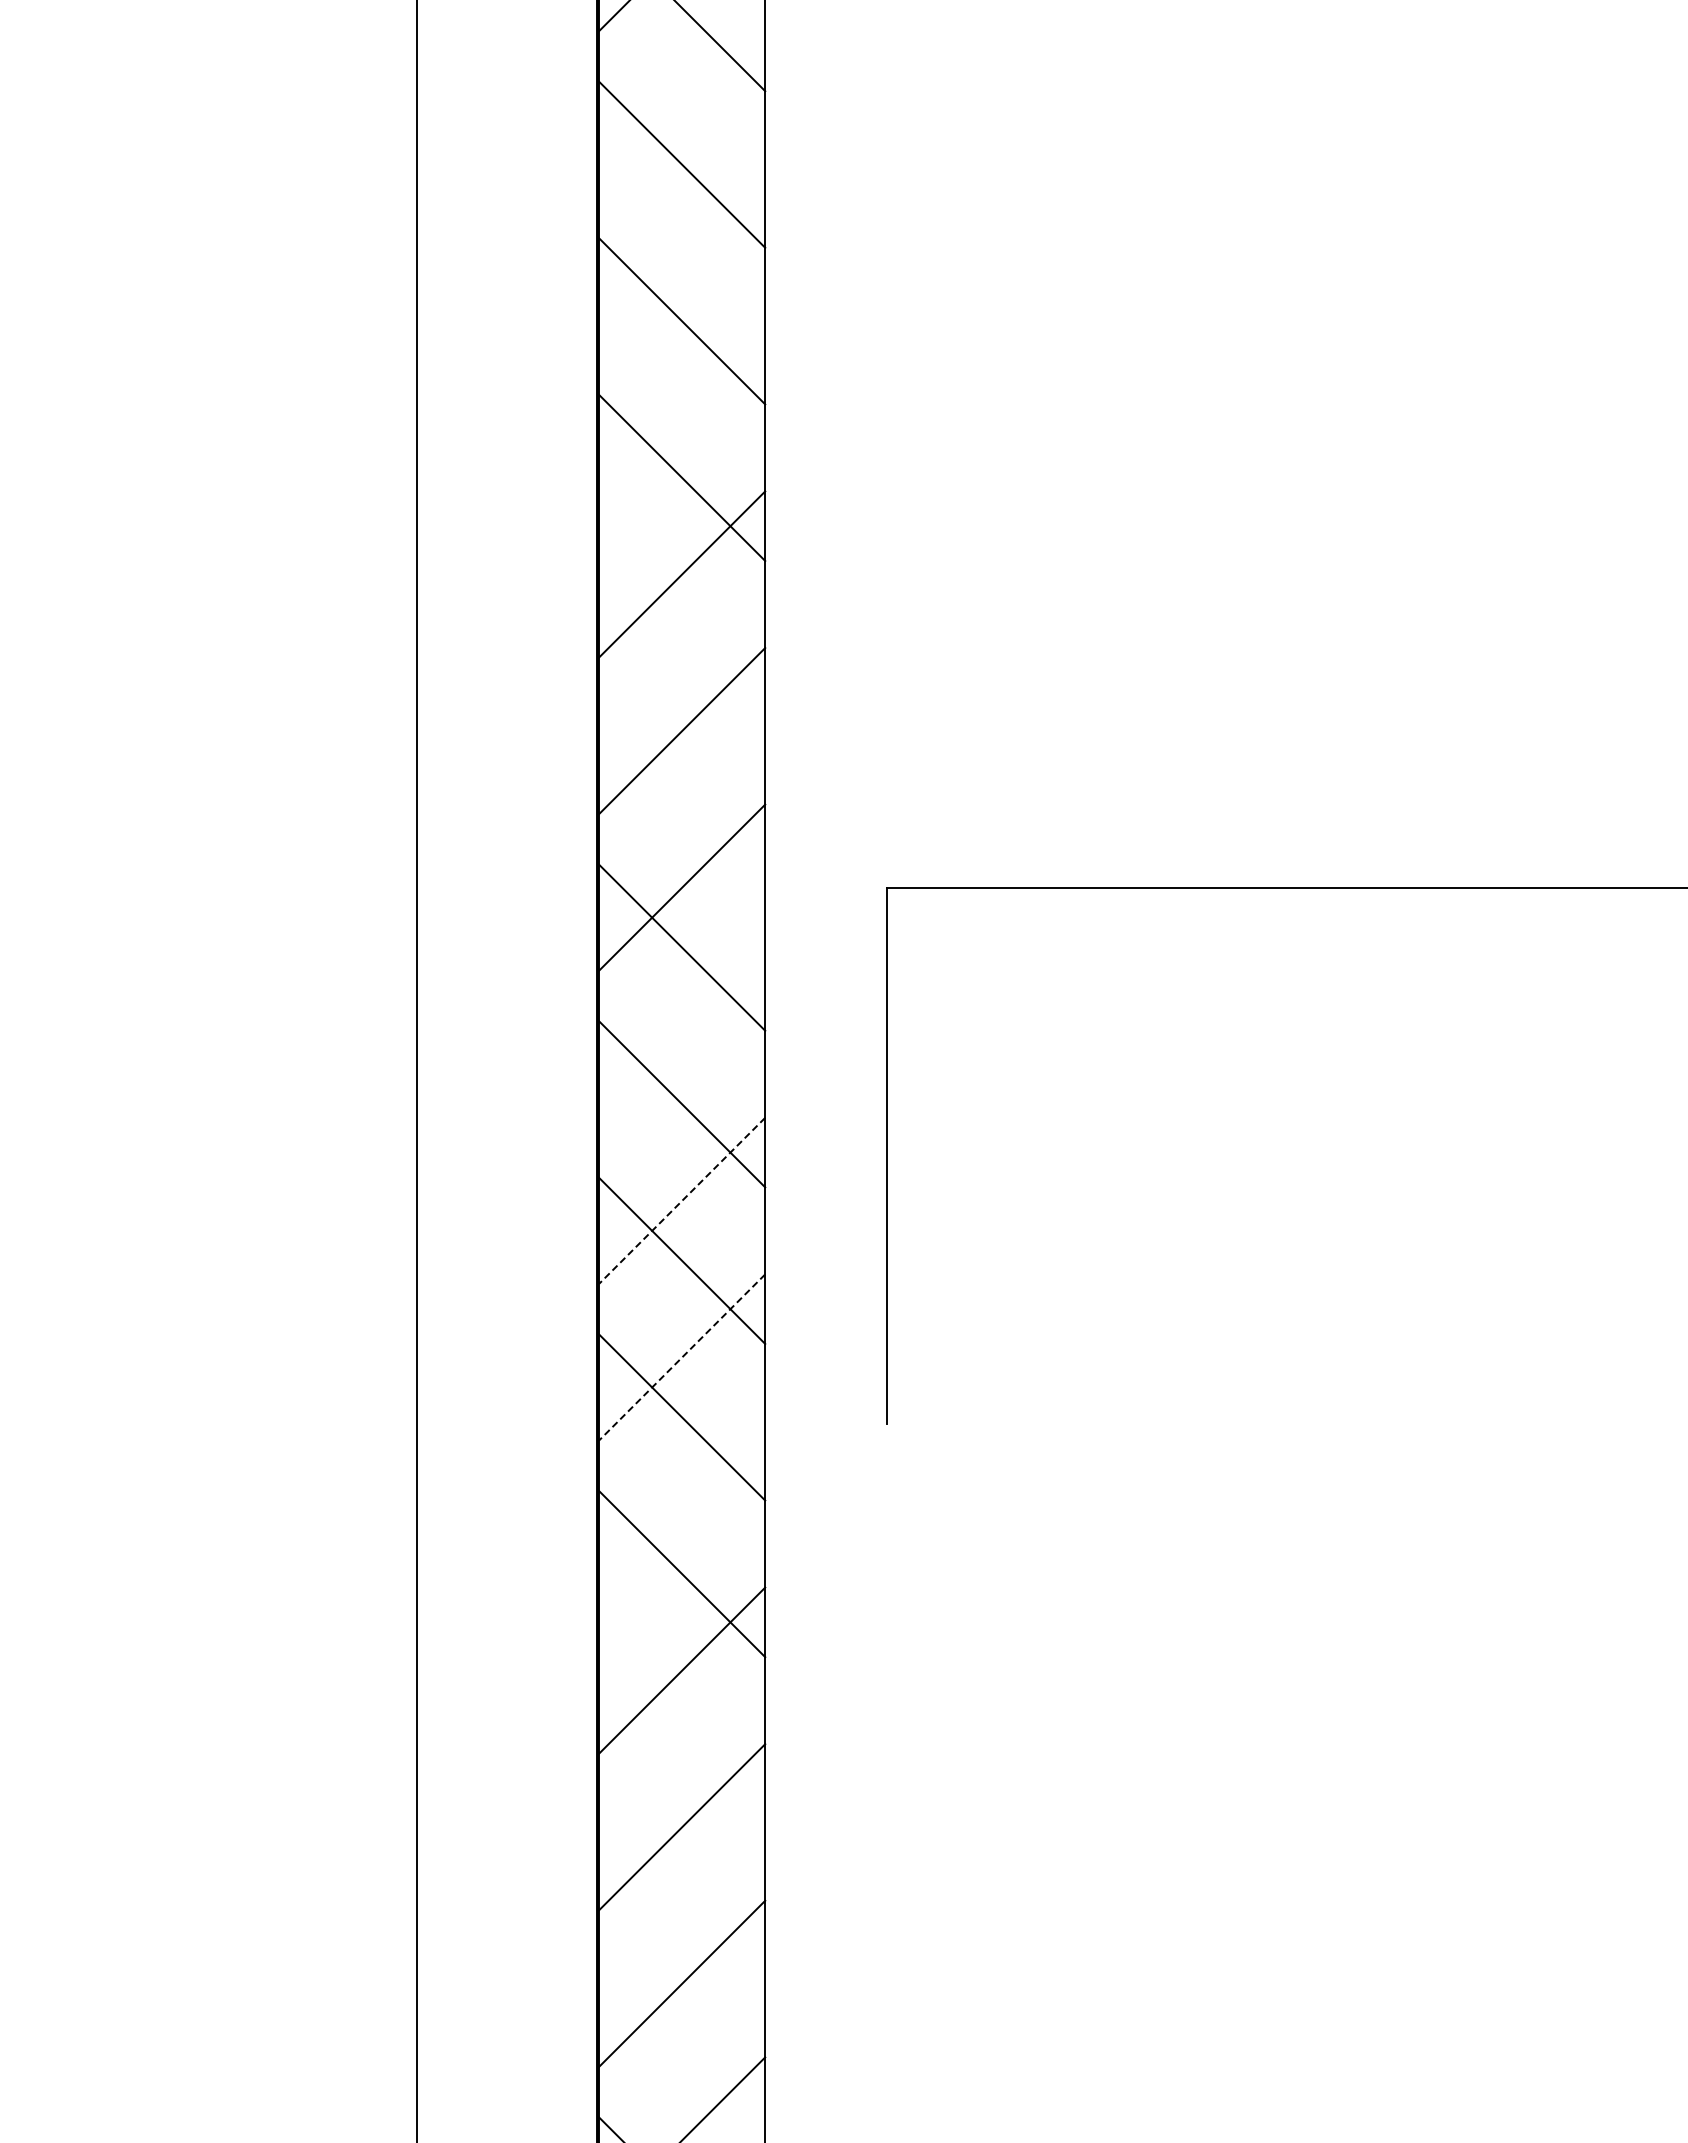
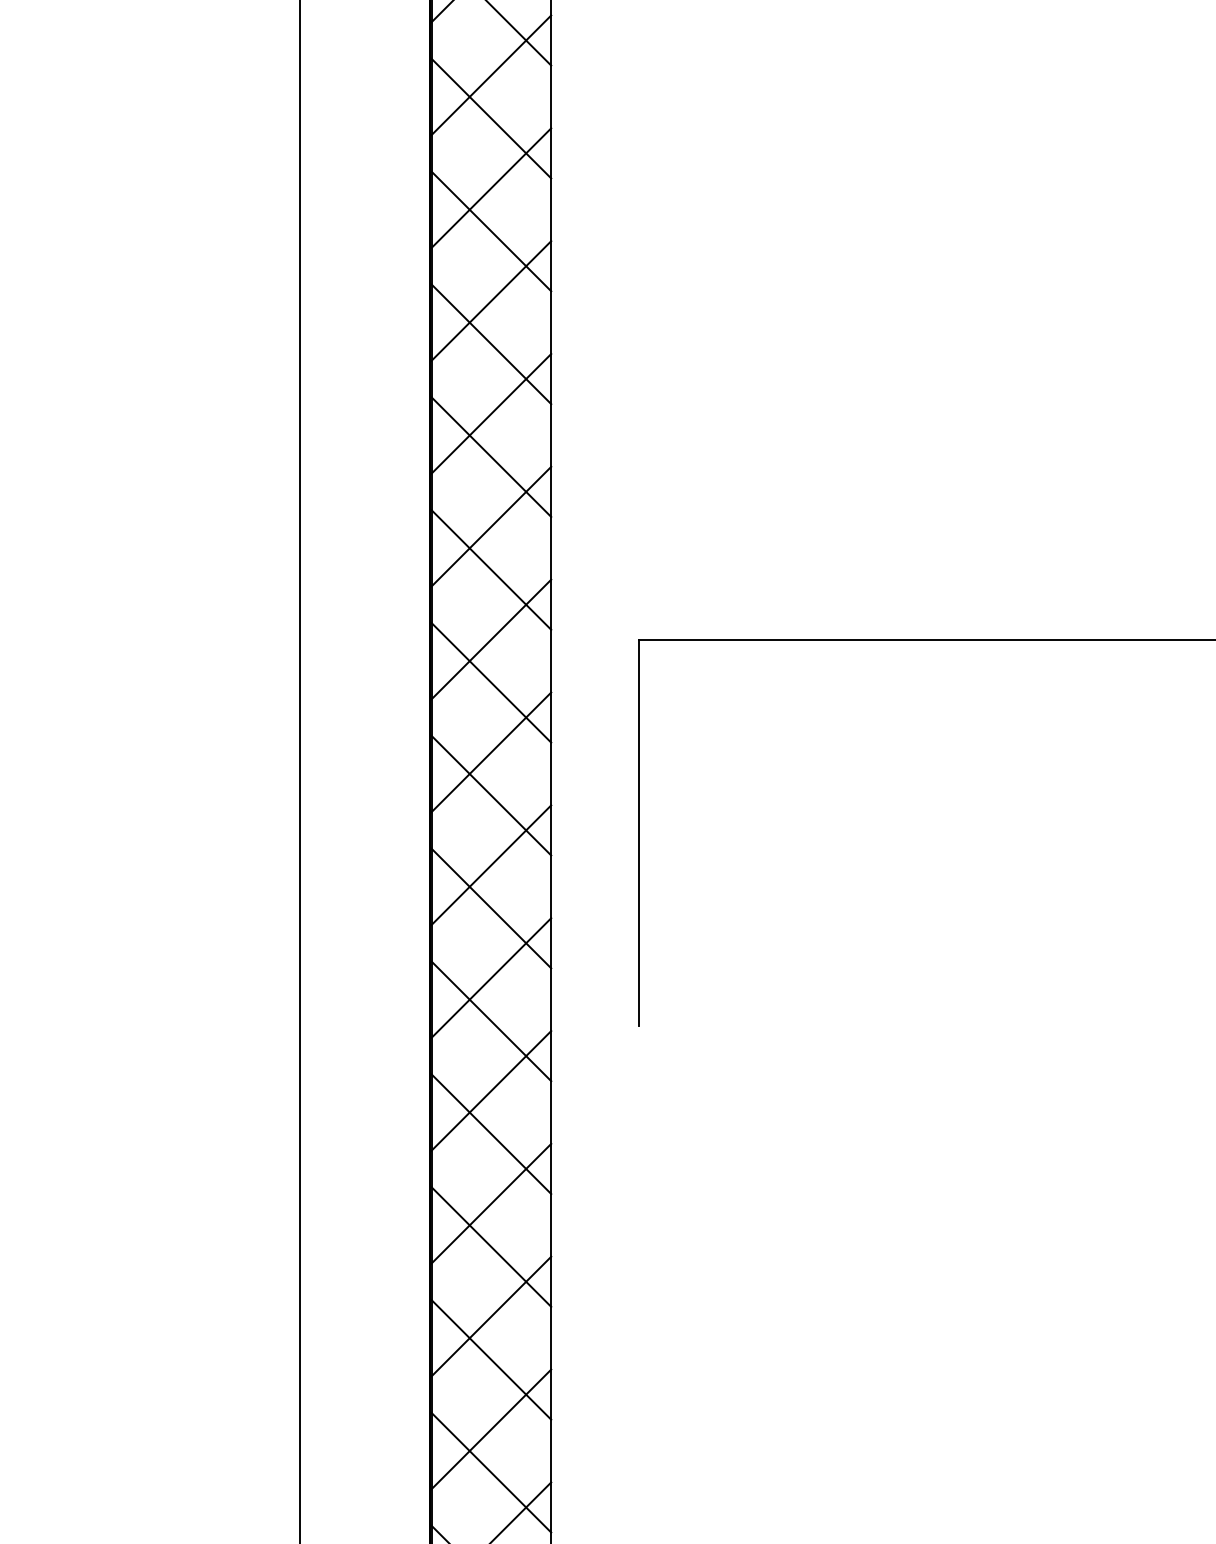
line: (682, 104) -> (491, 75), added
line: (682, 261) -> (491, 188), added
line: (682, 417) -> (491, 300), added
line: (682, 634) -> (491, 457), added
line: (682, 791) -> (491, 570), added
line: (682, 1044) -> (491, 752), added
line: (681, 1201) -> (490, 865), dashed -> solid
line: (681, 1357) -> (490, 978), dashed -> solid
line: (682, 1513) -> (491, 1090), added
line: (682, 1730) -> (491, 1246), added
line: (682, 1887) -> (491, 1360), added
line: (682, 2043) -> (491, 1472), added

